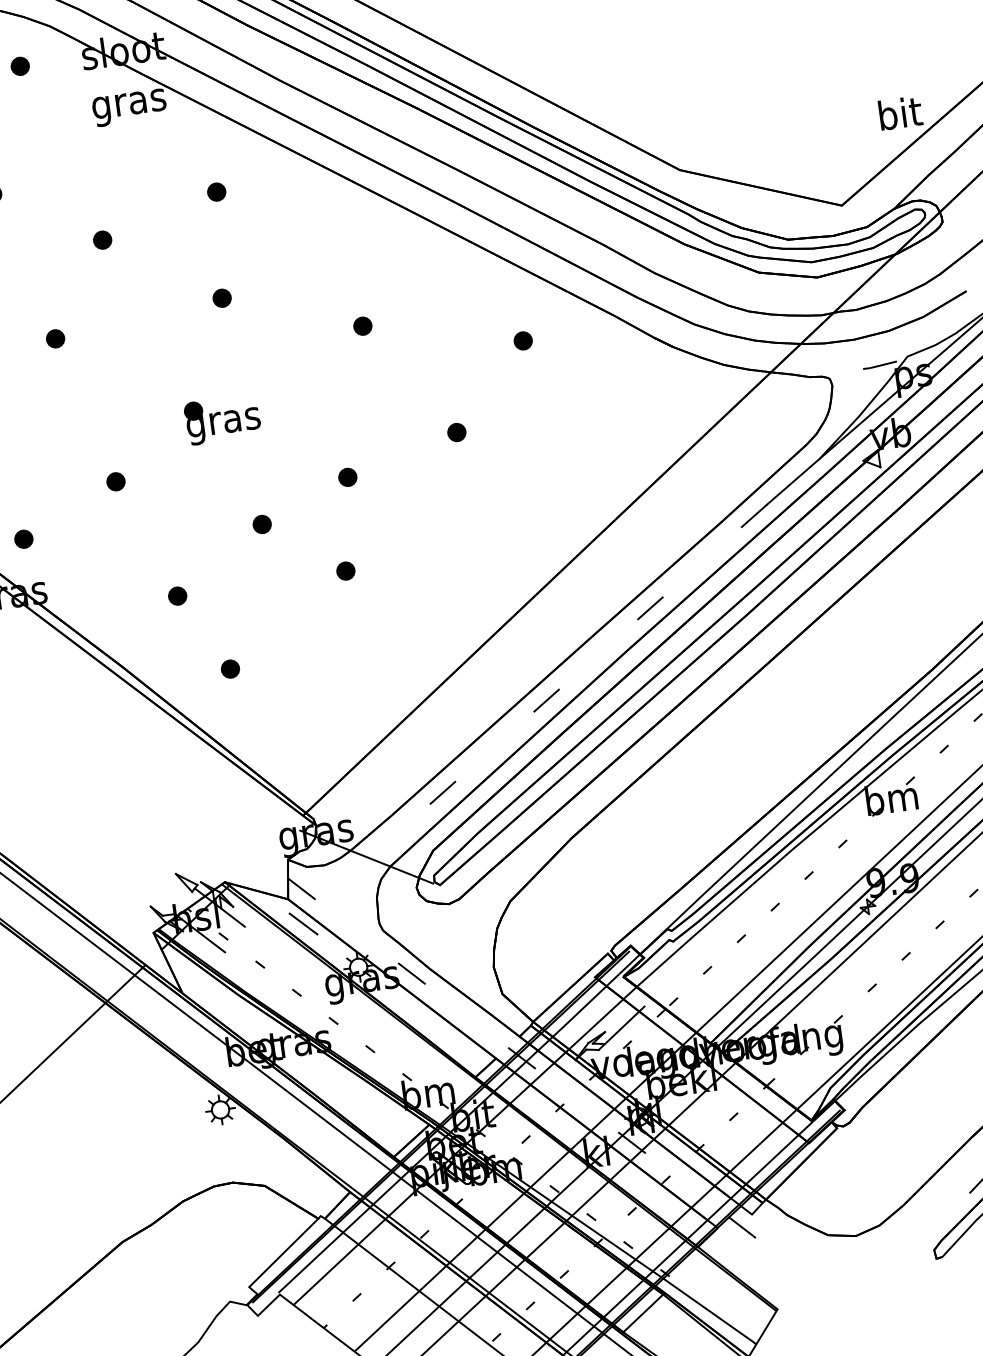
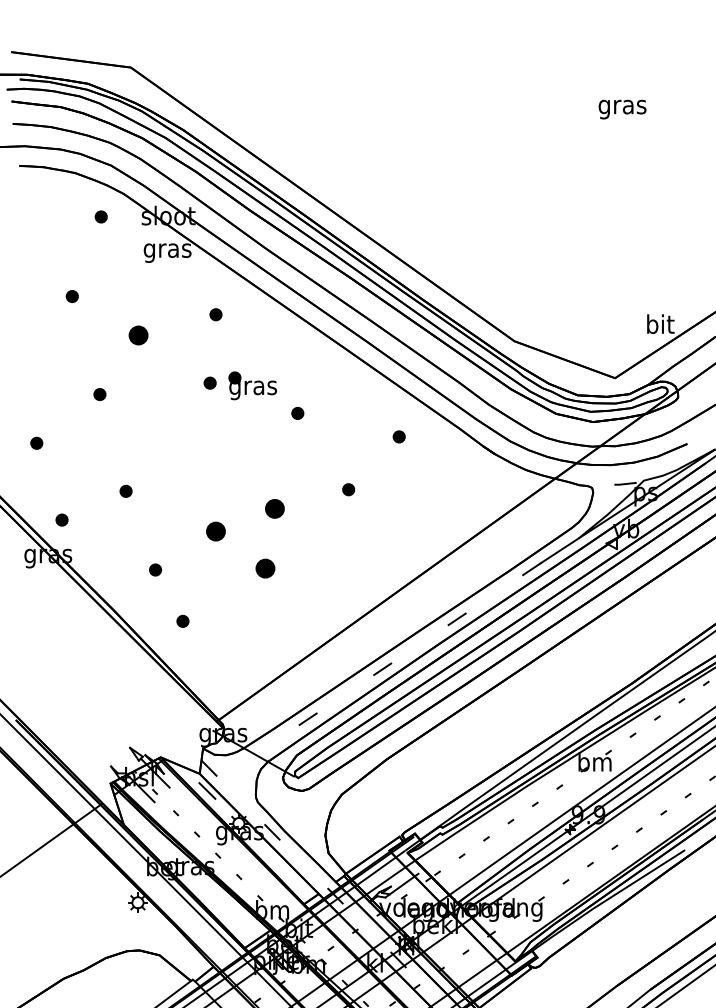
part: (102, 240) -> (138, 335), size x1.6
part: (222, 419) -> (252, 385), moved
part: (347, 476) -> (274, 508), size x1.6
part: (261, 524) -> (215, 531), size x1.6
part: (345, 570) -> (265, 568), size x1.6

